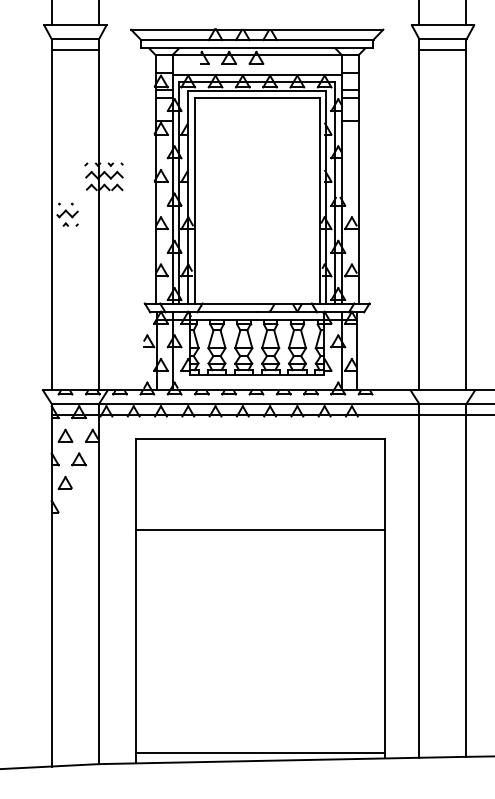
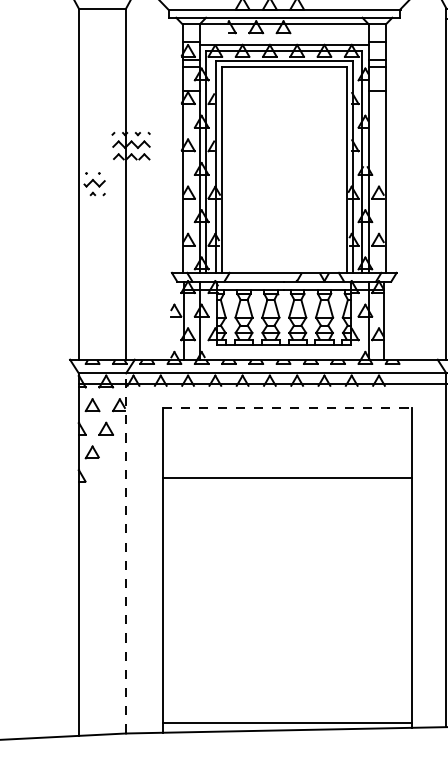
line: (75, 49) -> (102, 18), removed
line: (260, 438) -> (287, 407), solid -> dashed
line: (260, 530) -> (287, 477), moved
line: (99, 583) -> (126, 552), solid -> dashed

